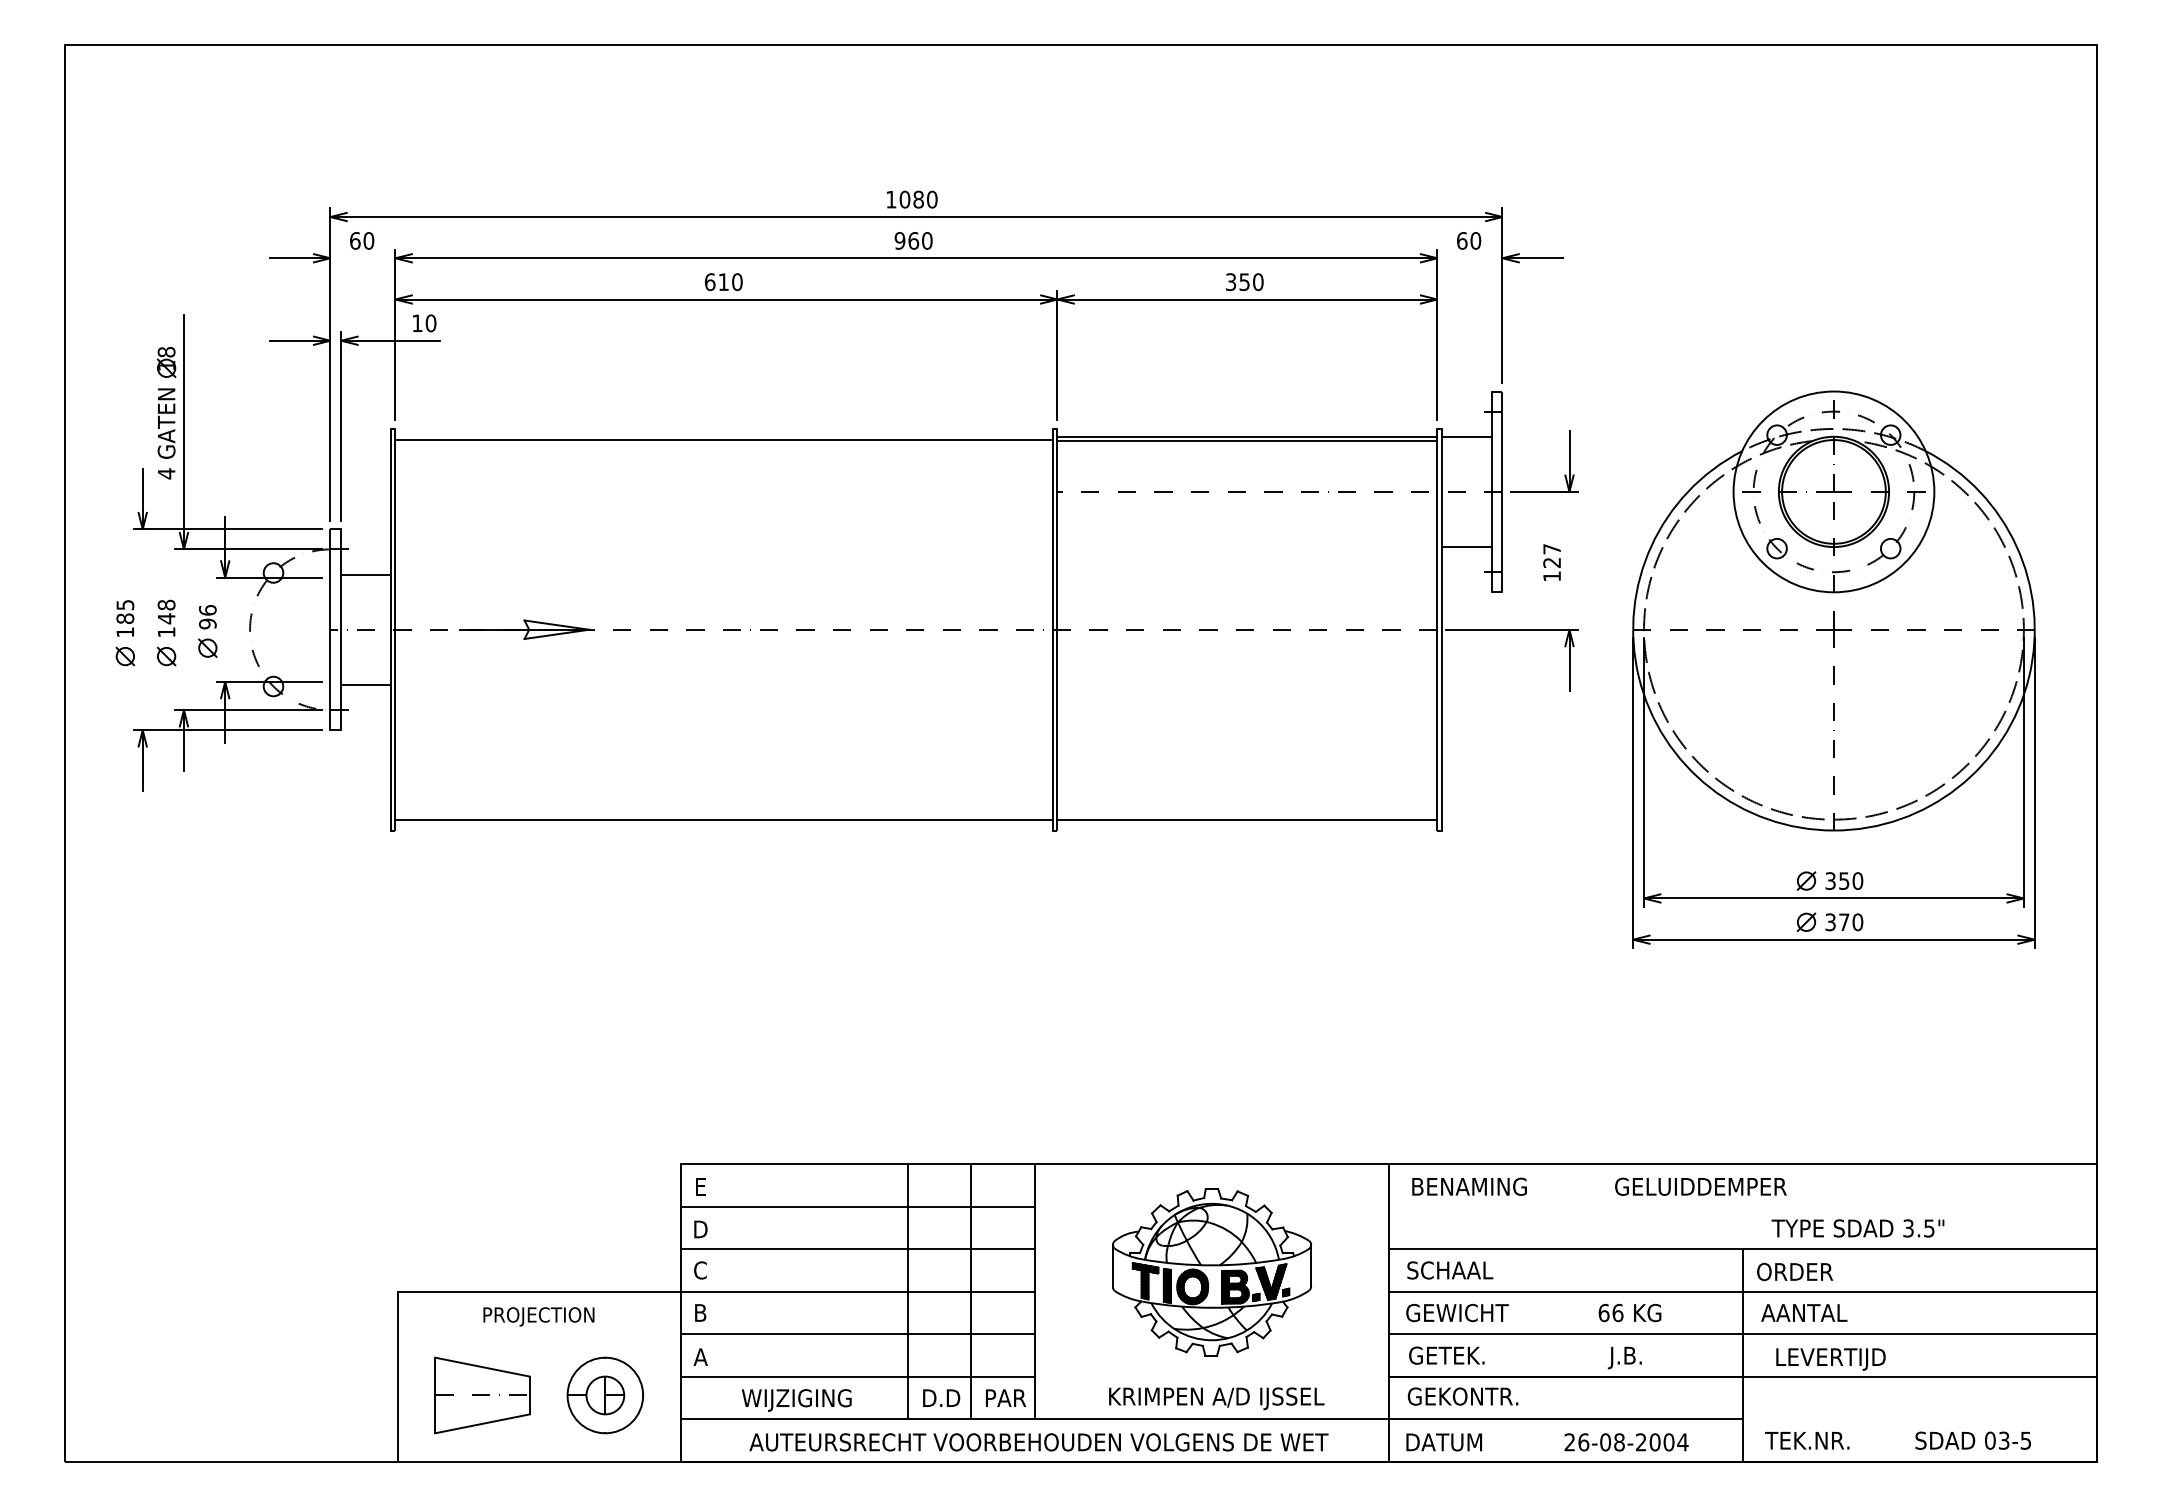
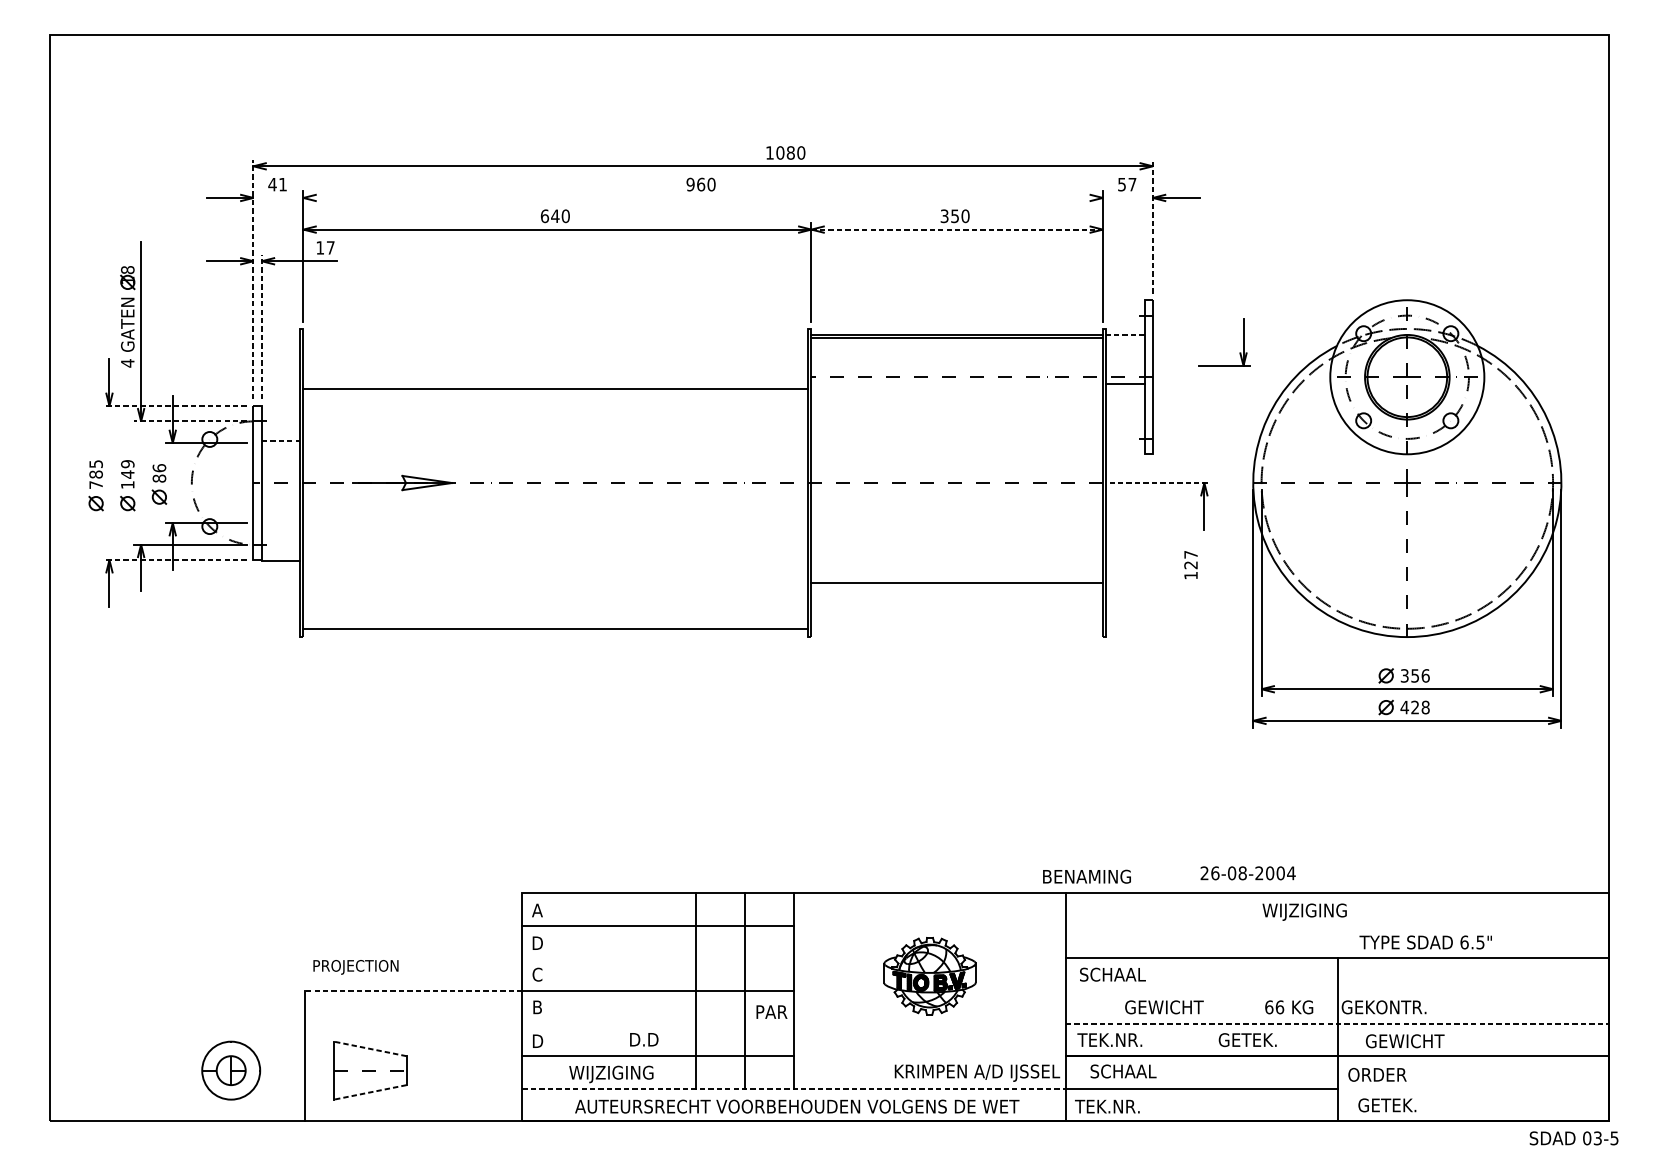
text: (912, 199) -> (786, 152), moved
text: (361, 240) -> (277, 184), 60 -> 41
text: (1469, 240) -> (1127, 184), 60 -> 57
line: (916, 258) -> (703, 198), removed
text: (723, 281) -> (555, 215), 610 -> 640
line: (1502, 295) -> (1152, 226), solid -> dashed
line: (1247, 299) -> (957, 229), solid -> dashed
text: (430, 323) -> (330, 248), 10 -> 17
line: (330, 364) -> (253, 279), solid -> dashed
line: (341, 425) -> (262, 326), solid -> dashed
line: (1466, 436) -> (1125, 334), solid -> dashed
line: (724, 439) -> (555, 389), moved
part: (1564, 474) -> (1239, 352), moved
line: (227, 529) -> (174, 406), solid -> dashed
line: (1466, 547) -> (1125, 383), moved
line: (247, 549) -> (189, 421), solid -> dashed
text: (1551, 562) -> (1190, 564), moved
line: (366, 574) -> (281, 440), solid -> dashed
text: (166, 604) -> (127, 463), 148 -> 149
text: (207, 623) -> (159, 478), 96 -> 86
line: (1512, 629) -> (1160, 482), solid -> dashed
text: (124, 632) -> (95, 485), 185 -> 785
line: (366, 684) -> (281, 561), moved
line: (227, 730) -> (174, 560), solid -> dashed
line: (1247, 819) -> (957, 582), moved
text: (1857, 880) -> (1425, 675), 350 -> 356
text: (1844, 922) -> (1415, 707), 370 -> 428
text: (700, 1186) -> (537, 910), E -> A
text: (1469, 1186) -> (1086, 876), moved
text: (1700, 1188) -> (1304, 911), GELUIDDEMPER -> WIJZIGING
text: (1908, 1228) -> (1464, 942), 3.5" -> 6.5"
line: (857, 1249) -> (657, 958), removed
text: (1795, 1271) -> (1377, 1074), moved
part: (1211, 1272) -> (929, 976), size x0.6
line: (539, 1291) -> (413, 990), solid -> dashed
line: (1743, 1291) -> (1337, 990), removed
text: (1457, 1312) -> (1164, 1006), moved
text: (1629, 1312) -> (1288, 1006), moved
text: (1803, 1312) -> (1383, 1006), AANTAL -> GEKONTR.
text: (538, 1316) -> (355, 967), moved
line: (857, 1334) -> (657, 1023), removed
line: (1743, 1334) -> (1337, 1023), solid -> dashed
text: (1446, 1355) -> (1109, 1039), GETEK. -> TEK.NR.
text: (700, 1356) -> (537, 1040), A -> D
text: (1625, 1357) -> (1247, 1041), J.B. -> GETEK.
text: (1830, 1359) -> (1404, 1043), LEVERTIJD -> GEWICHT
line: (482, 1367) -> (370, 1049), solid -> dashed
part: (604, 1395) -> (230, 1070), moved
text: (1462, 1396) -> (1122, 1071), GEKONTR. -> SCHAAL
text: (941, 1397) -> (644, 1039), moved
text: (1006, 1397) -> (772, 1011), moved
text: (1216, 1398) -> (977, 1072), moved
line: (1035, 1419) -> (794, 1089), solid -> dashed
line: (482, 1423) -> (370, 1092), solid -> dashed
text: (1807, 1440) -> (1387, 1105), TEK.NR. -> GETEK.
text: (1972, 1440) -> (1573, 1138), moved
text: (1442, 1442) -> (1106, 1106), DATUM -> TEK.NR.
text: (1626, 1442) -> (1248, 873), moved

